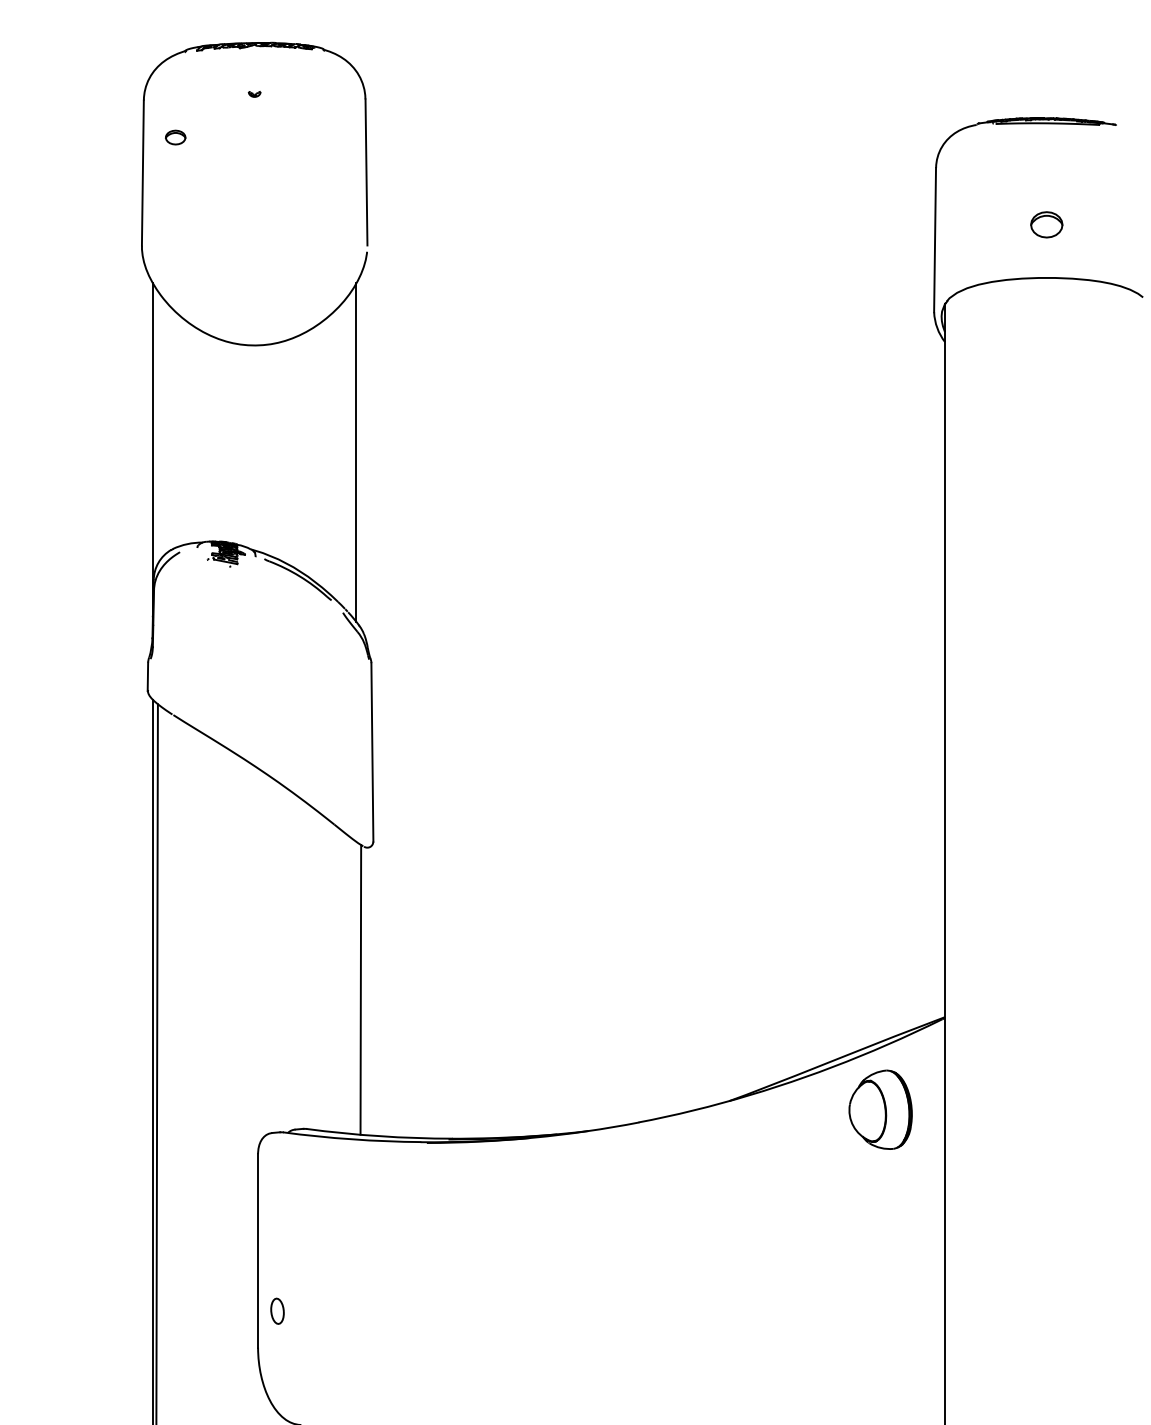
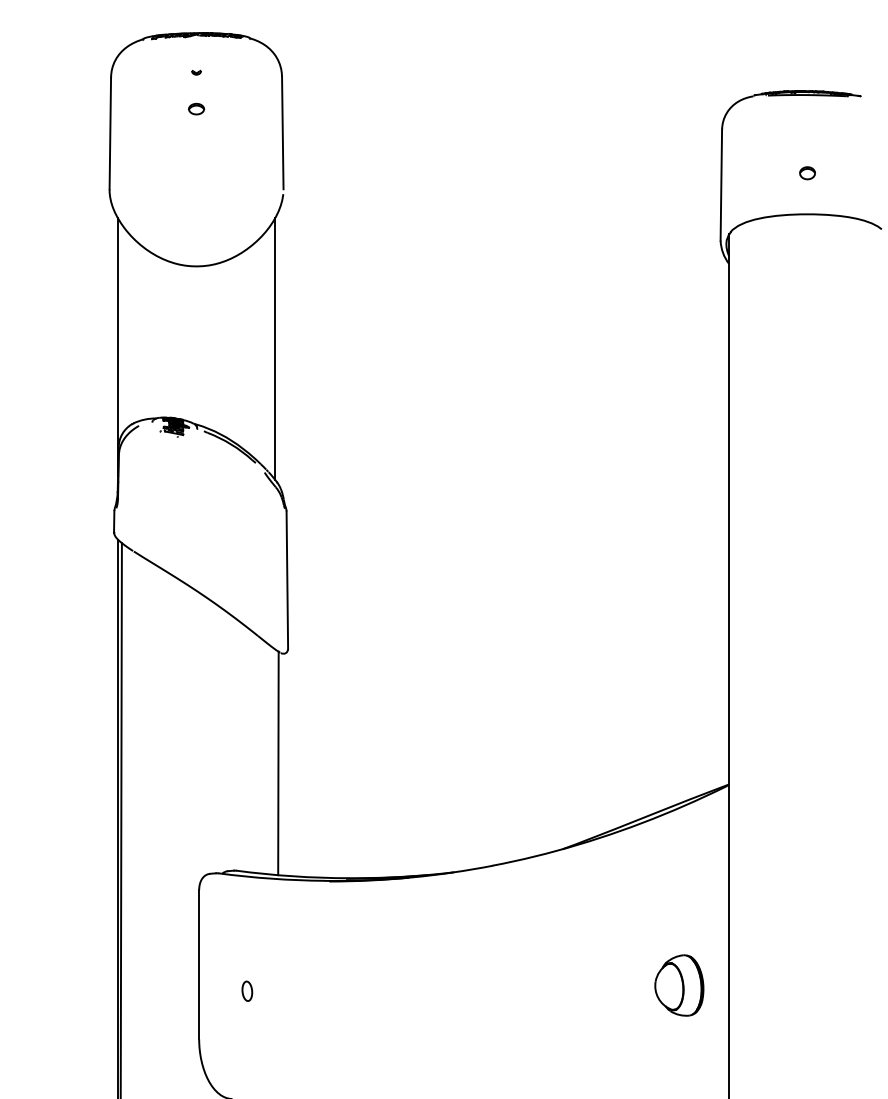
part: (175, 137) -> (196, 109), moved
part: (1046, 224) -> (807, 173), size x0.62
part: (880, 1109) -> (679, 985), moved
part: (277, 1310) -> (247, 990), moved

